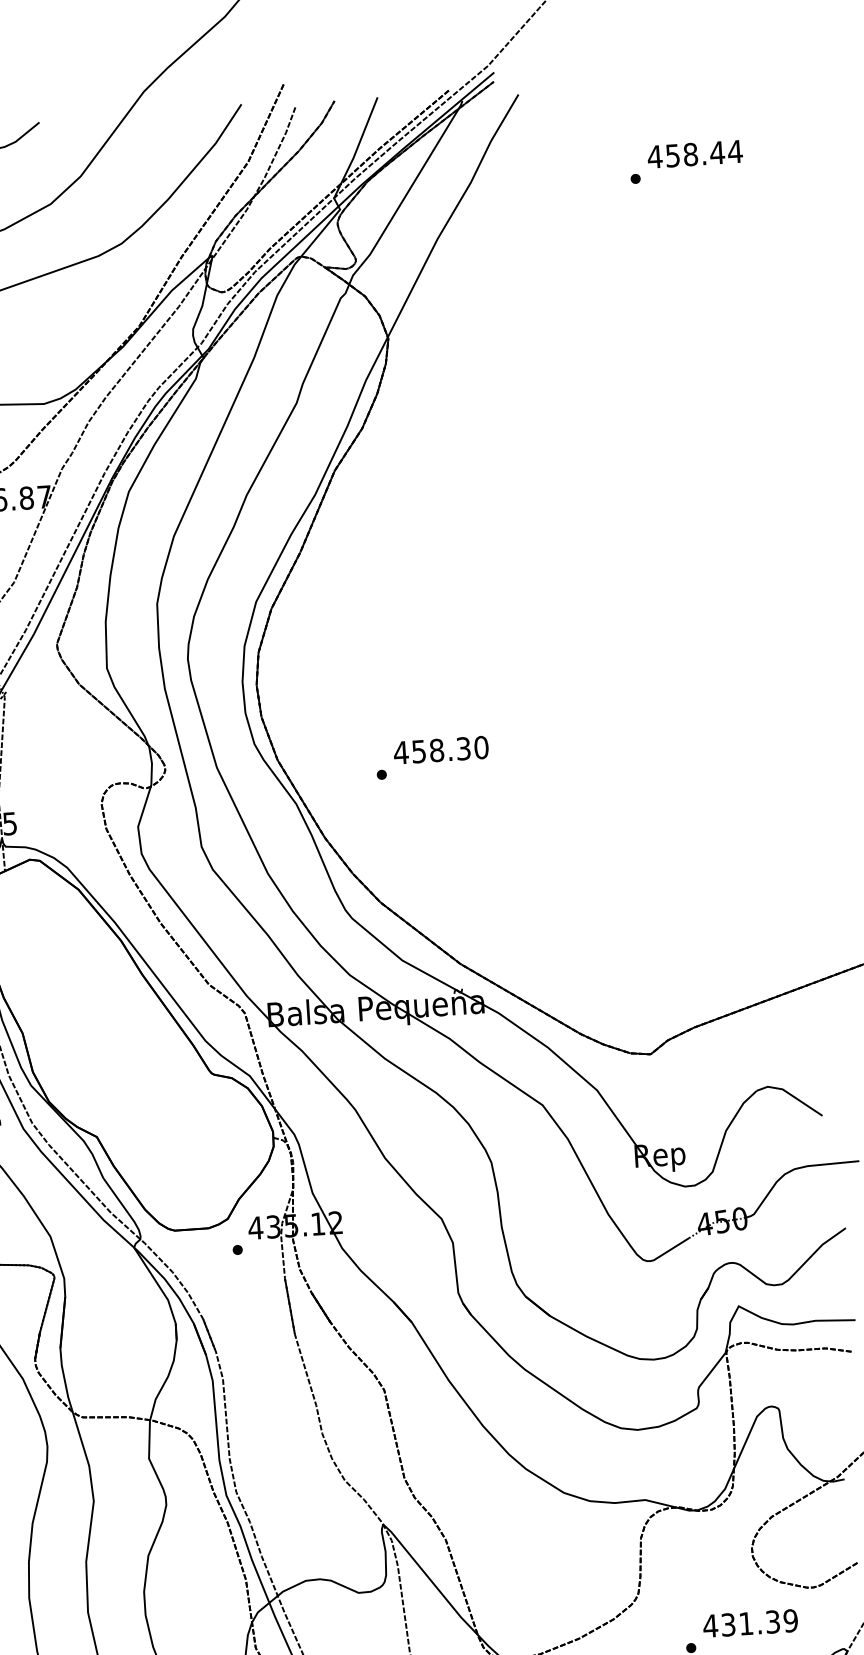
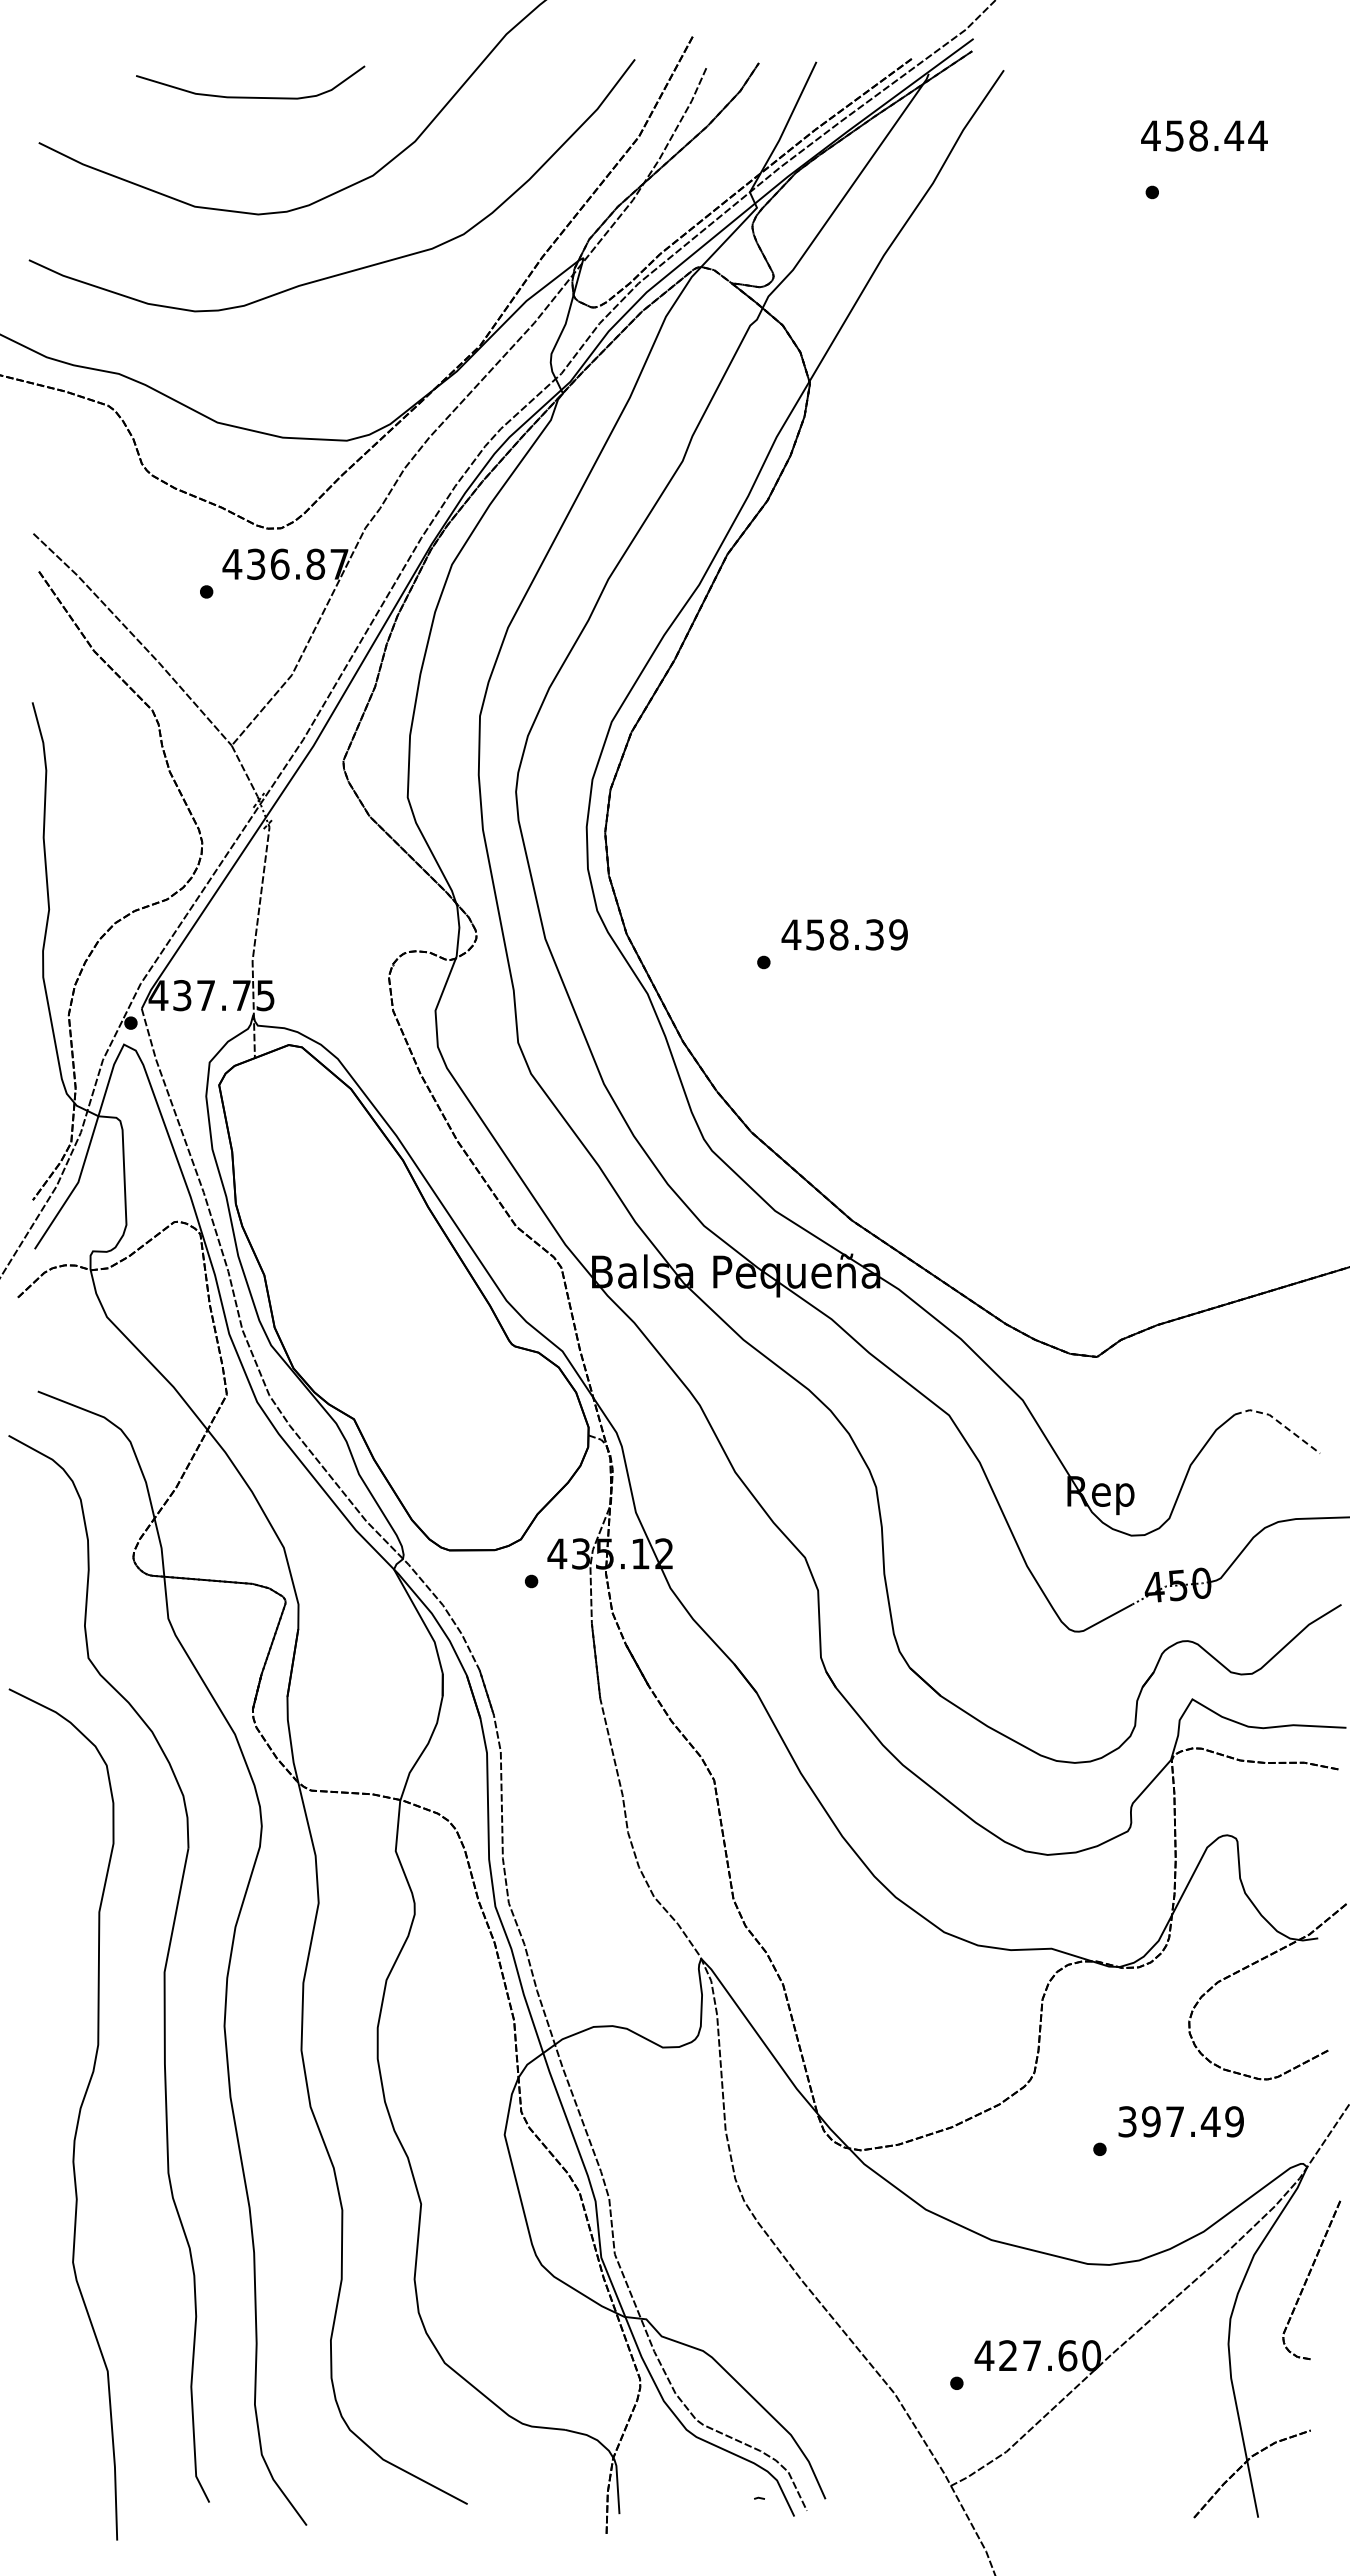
text: (695, 154) -> (1204, 135), moved
text: (481, 747) -> (898, 934), 458.30 -> 458.39
line: (790, 1094) -> (1279, 1422), solid -> dashed
text: (741, 1623) -> (1168, 2121), 431.39 -> 397.49

